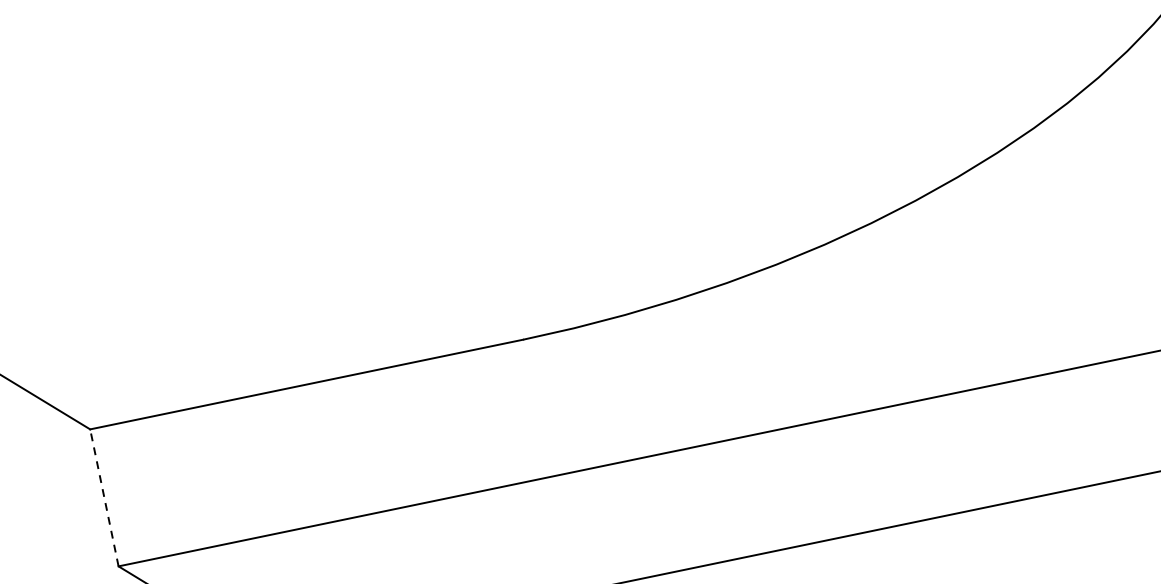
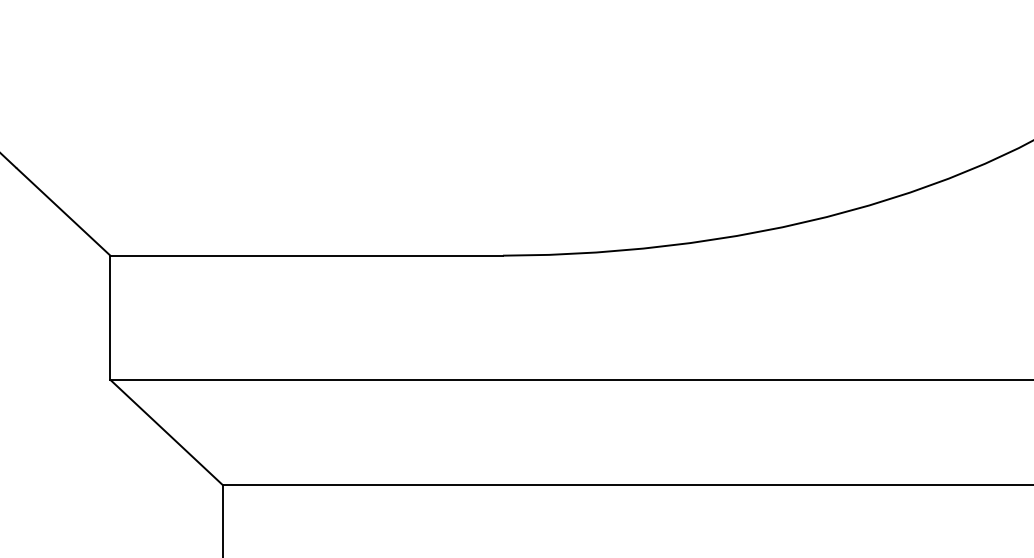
line: (104, 497) -> (110, 317), dashed -> solid

